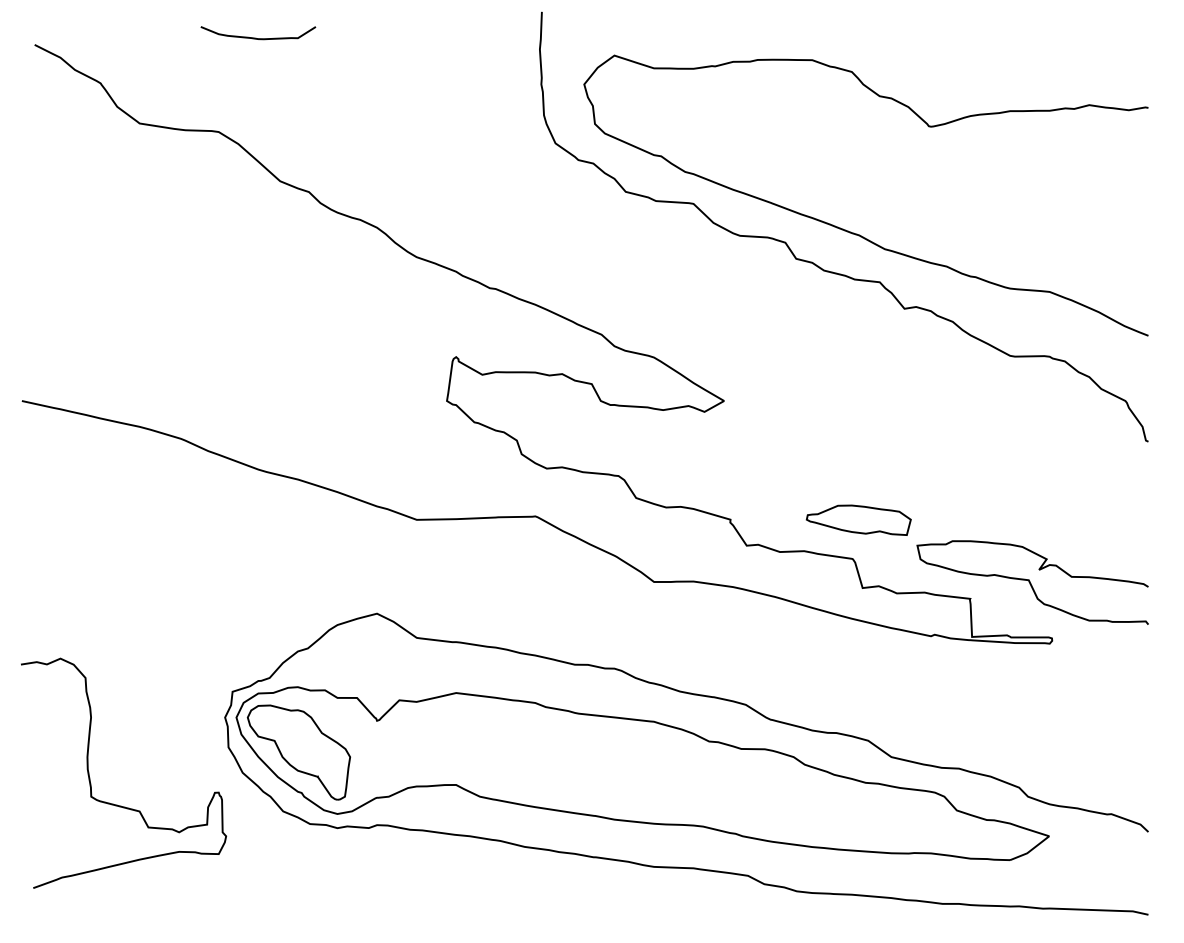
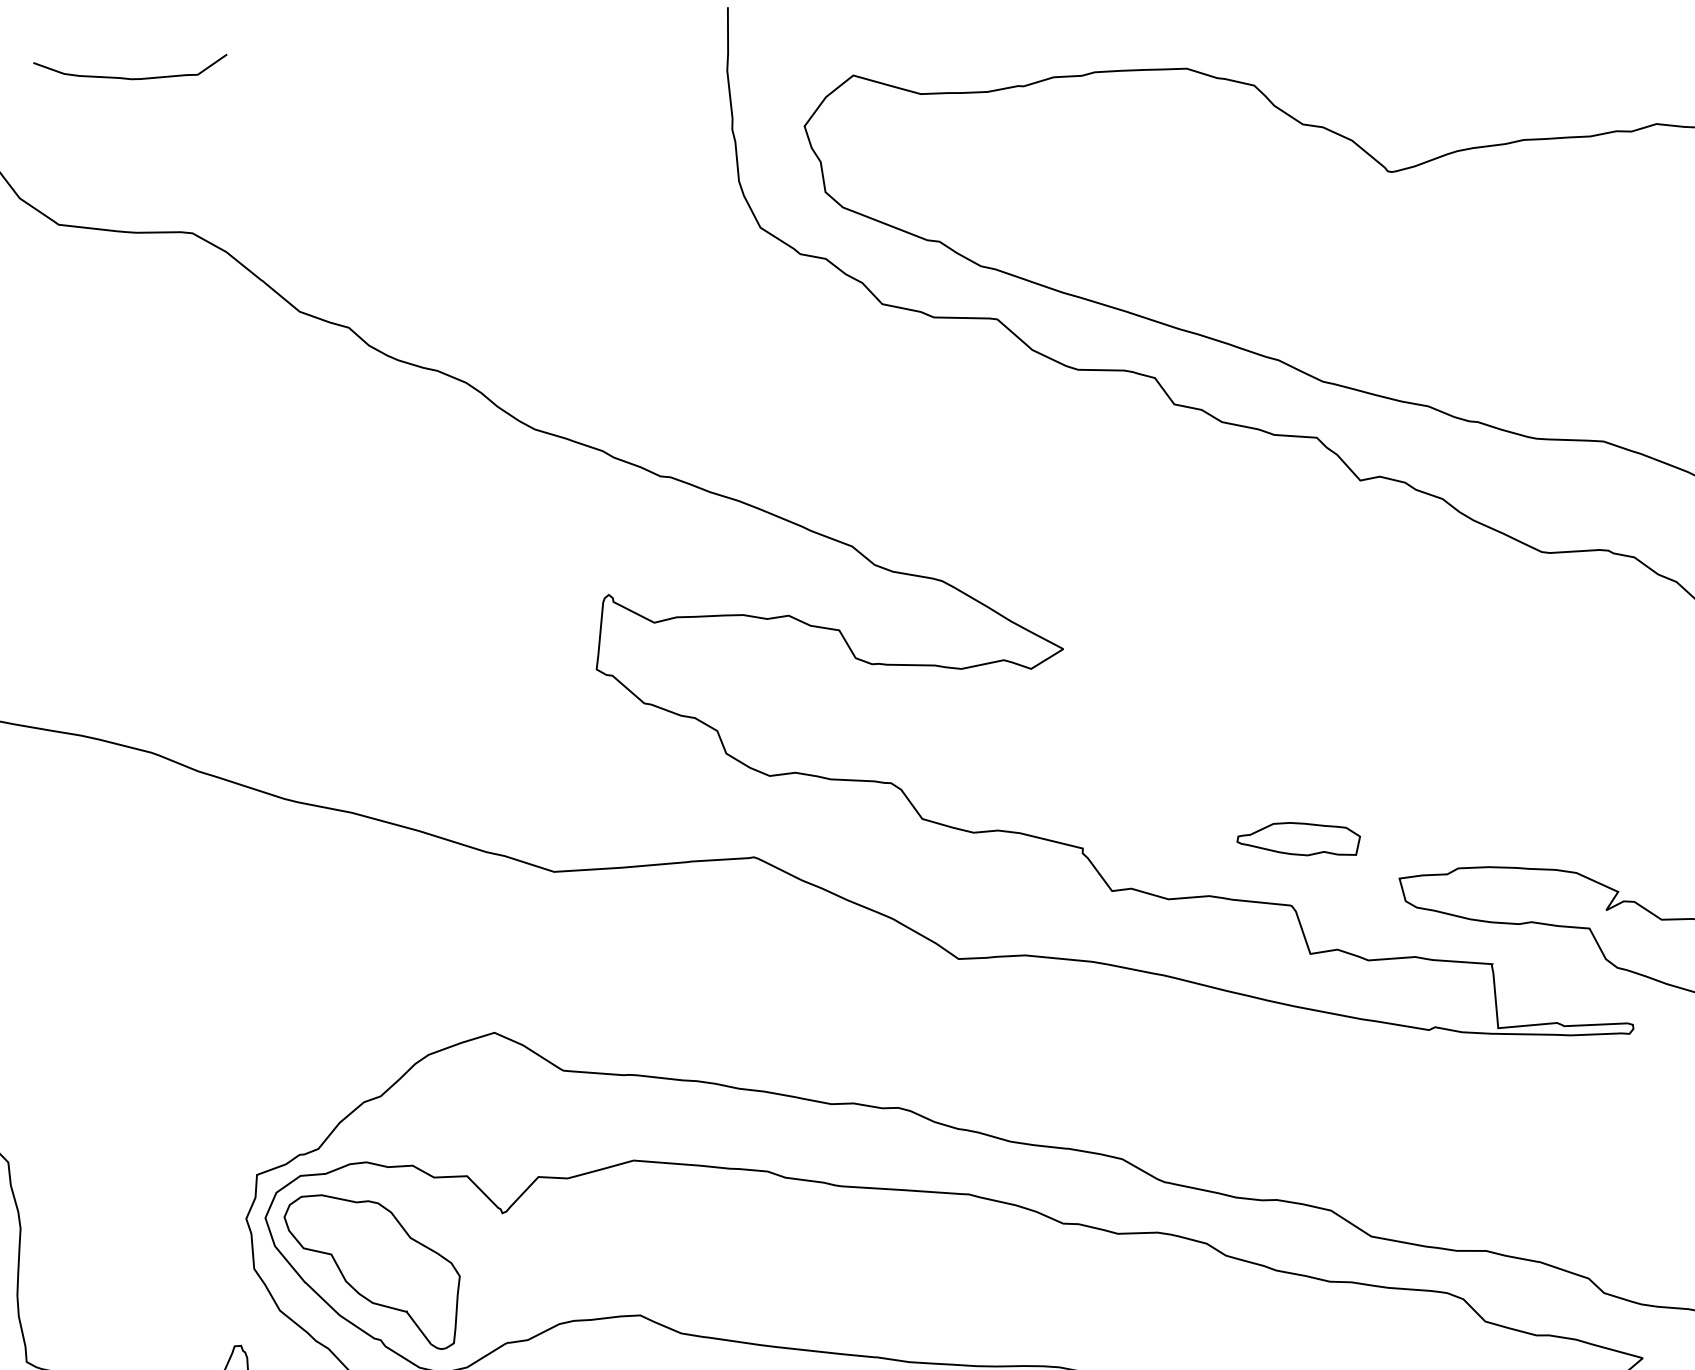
curve: (256, 37) -> (127, 76), moved
part: (858, 519) -> (1298, 838), size x0.7

